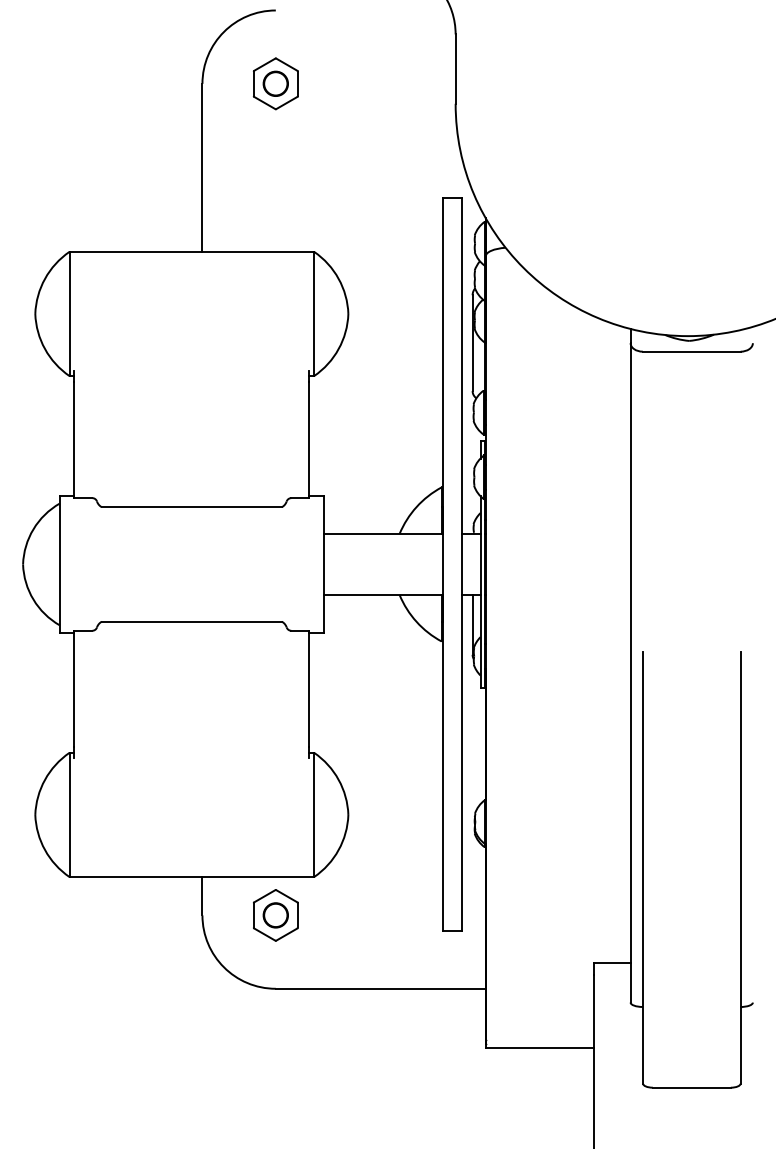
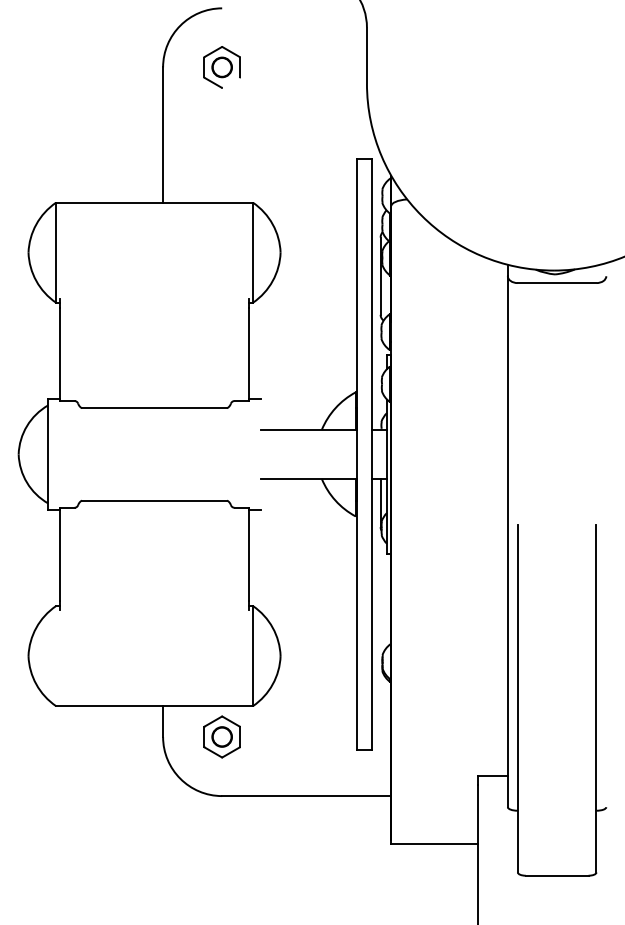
line: (286, 102) -> (230, 82), removed
line: (323, 563) -> (260, 453), removed
line: (69, 814) -> (56, 655), removed

